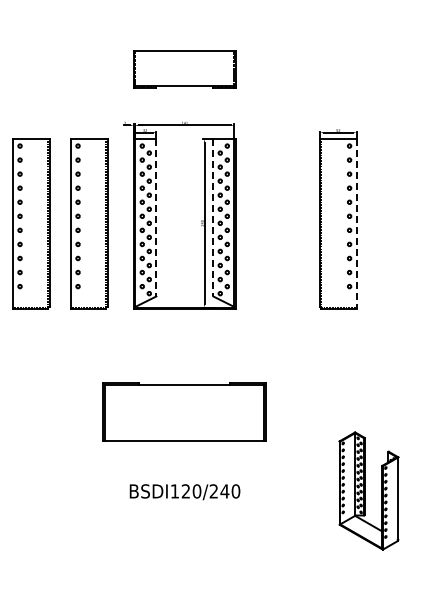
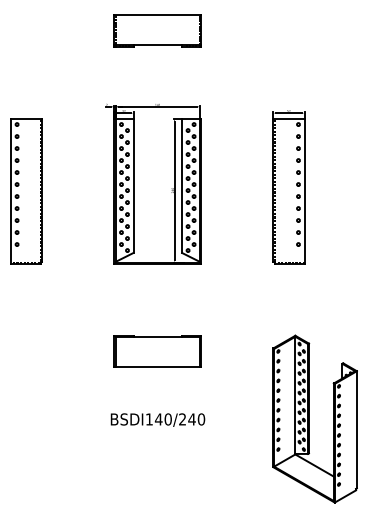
part: (184, 69) -> (157, 31), moved
line: (156, 217) -> (133, 185), dashed -> solid
line: (213, 217) -> (182, 185), dashed -> solid
part: (89, 223) -> (76, 190), removed
line: (356, 224) -> (304, 191), dashed -> solid
part: (184, 411) -> (157, 351), size x0.62
part: (368, 490) -> (314, 418), size x1.67
text: (185, 491) -> (158, 419), BSDI120/240 -> BSDI140/240

